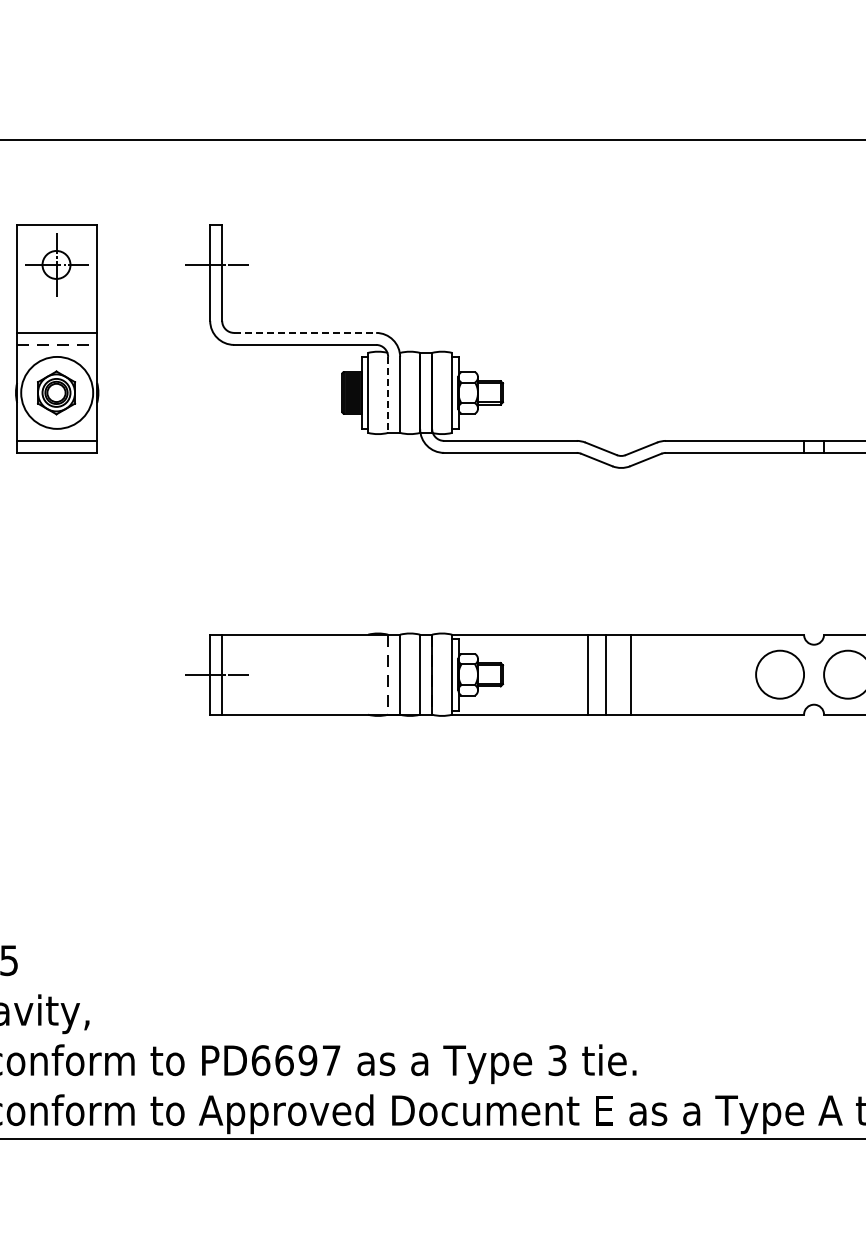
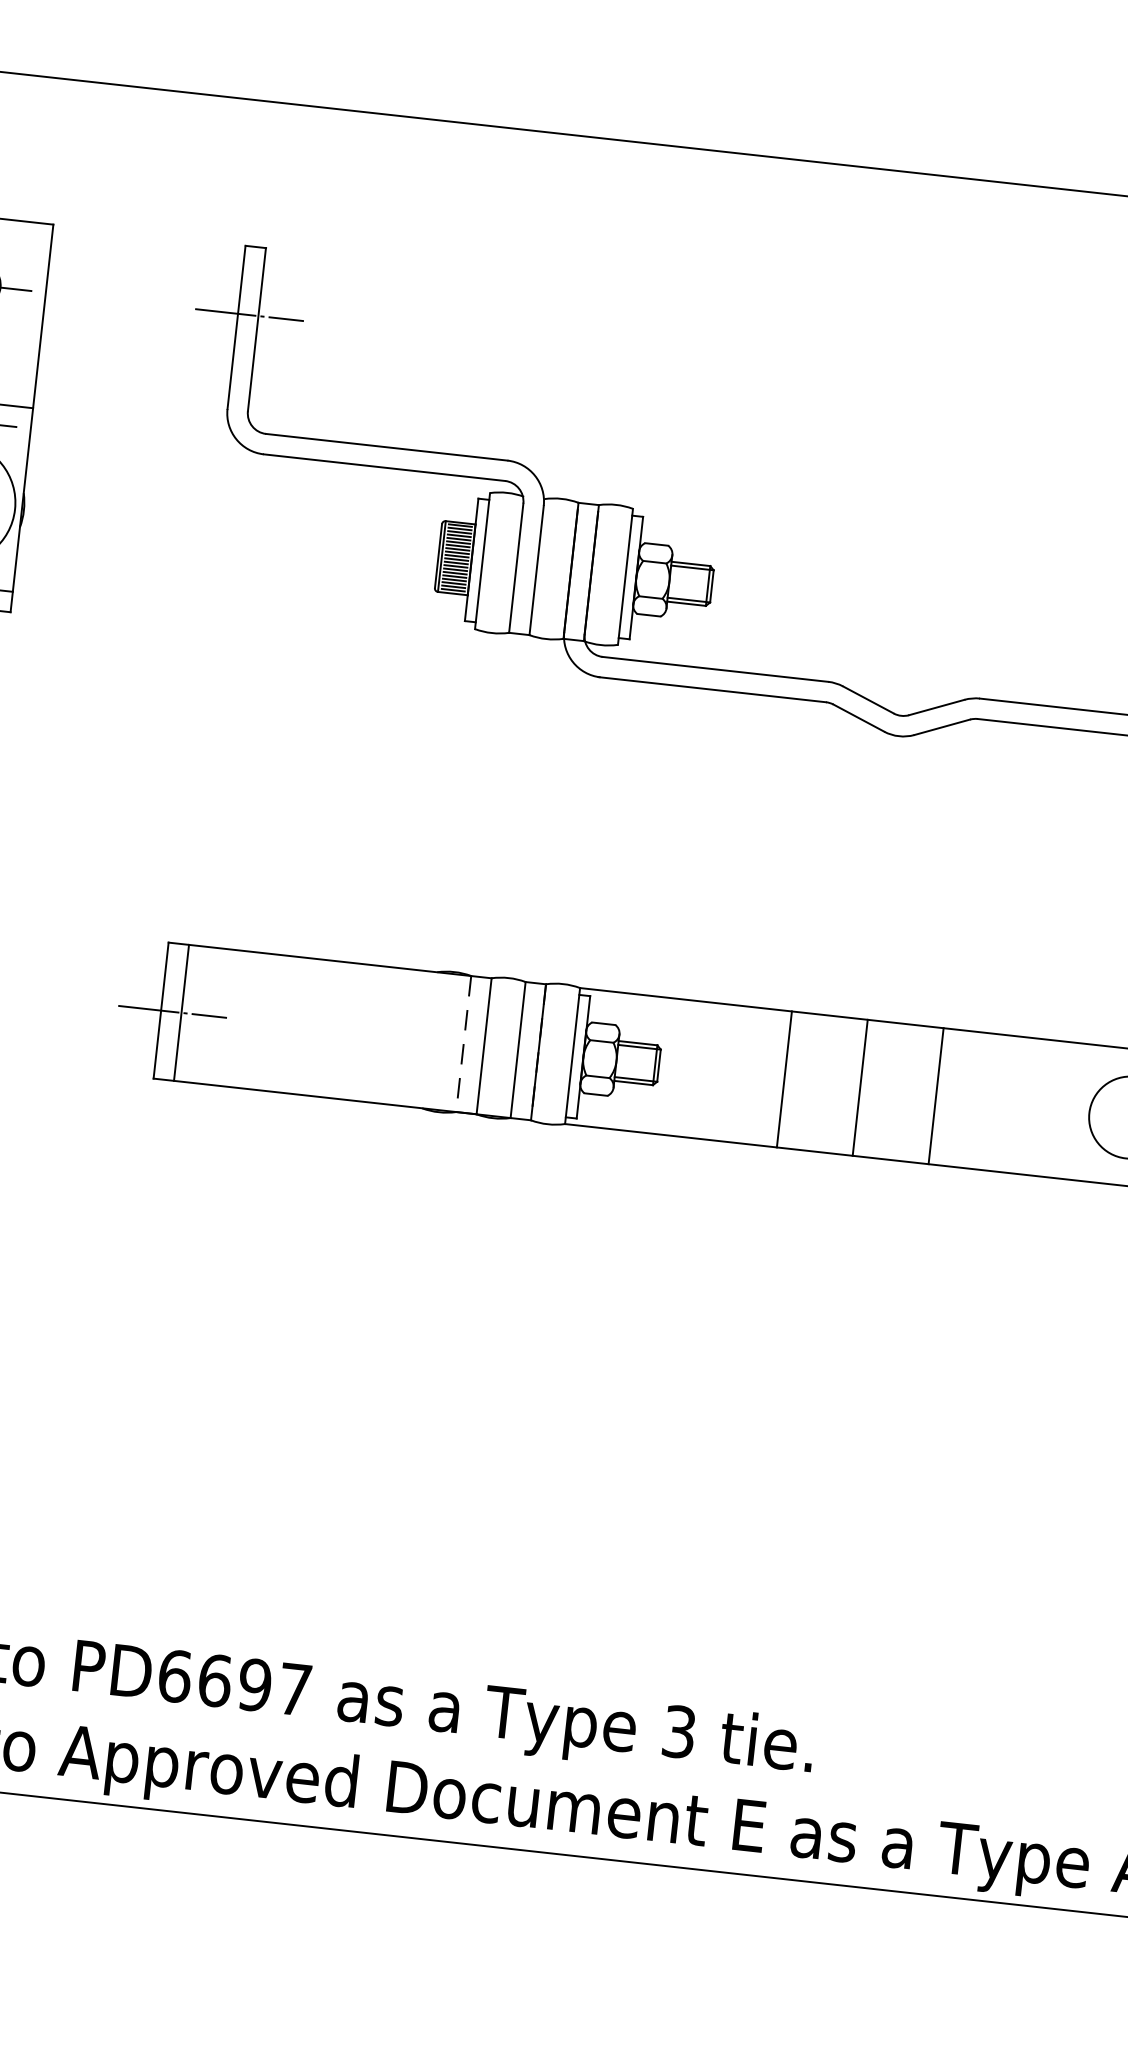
line: (305, 332) -> (387, 446), dashed -> solid
line: (388, 394) -> (516, 567), dashed -> solid
line: (588, 674) -> (860, 1087), moved
line: (605, 674) -> (784, 1079), moved
line: (630, 674) -> (935, 1095), moved

